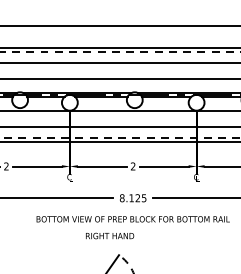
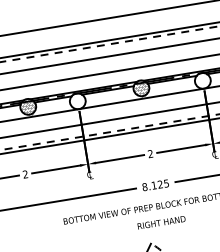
hatch: (19, 99) -> (27, 106), added
hatch: (134, 99) -> (141, 87), added
text: (110, 235) -> (162, 222), moved

